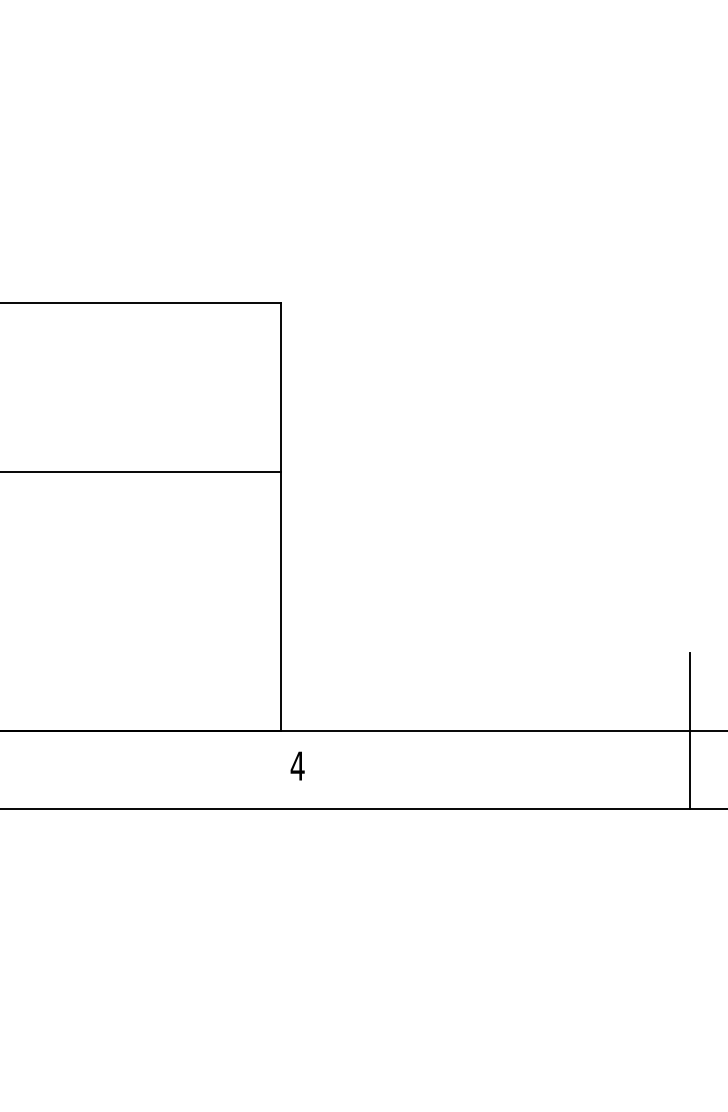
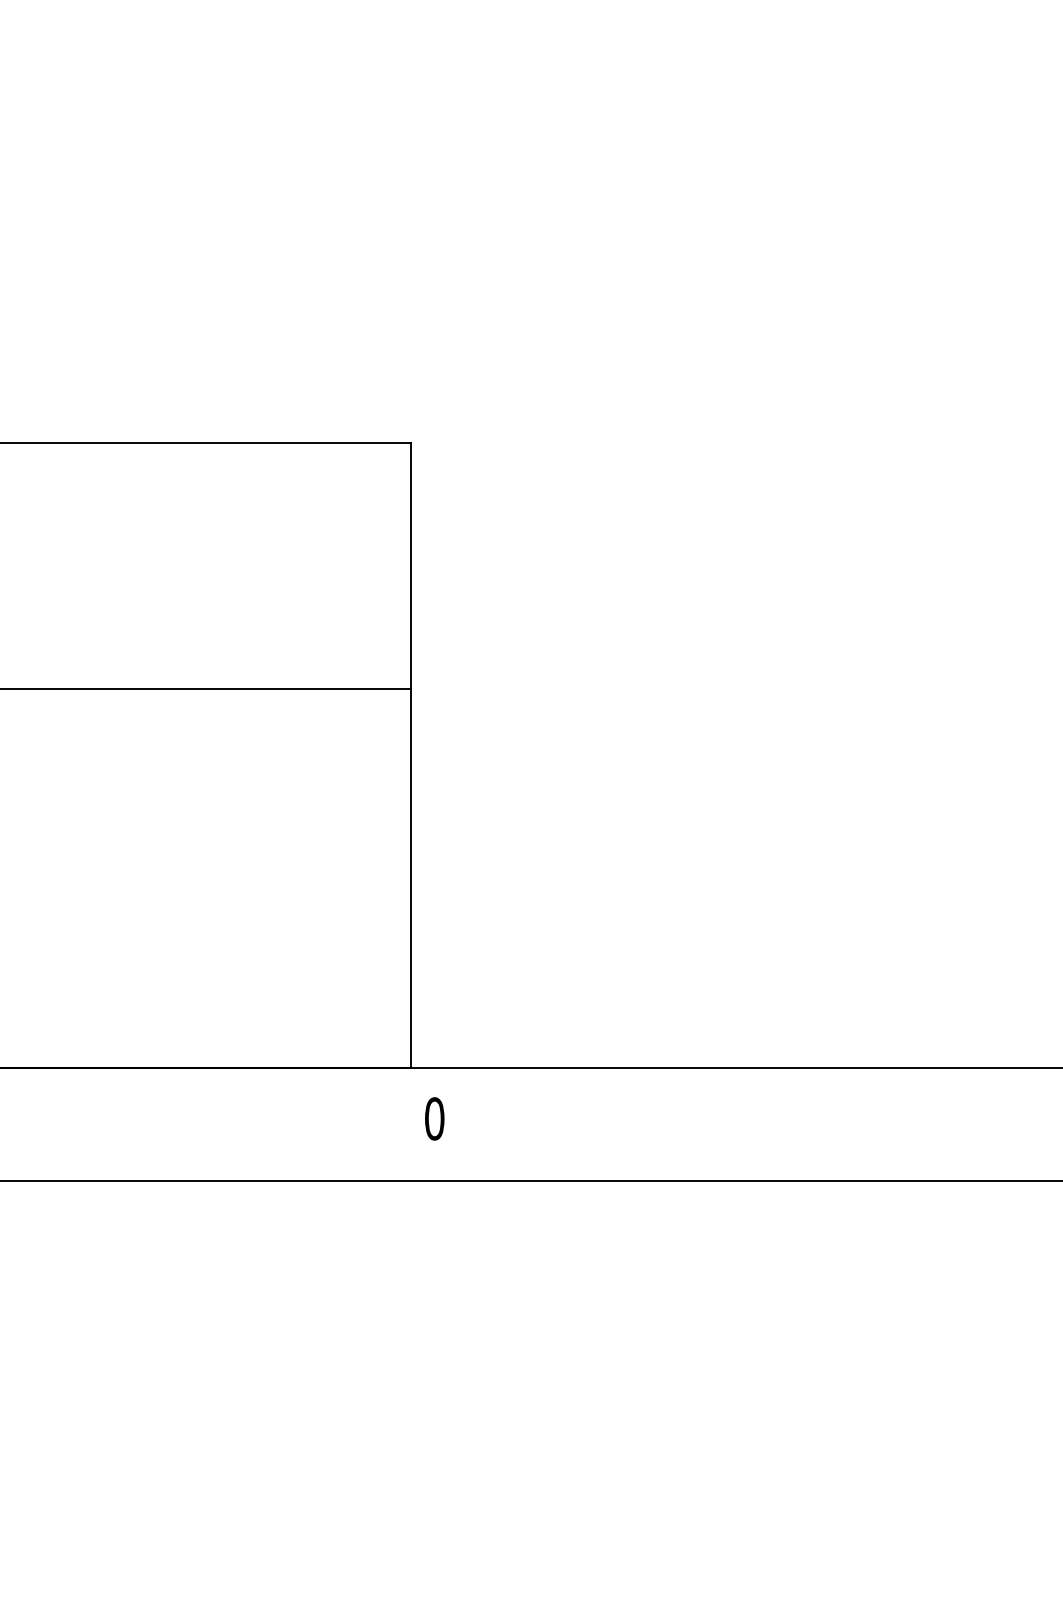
line: (690, 730) -> (1008, 1066), removed
text: (297, 765) -> (434, 1118), 4 -> 0

